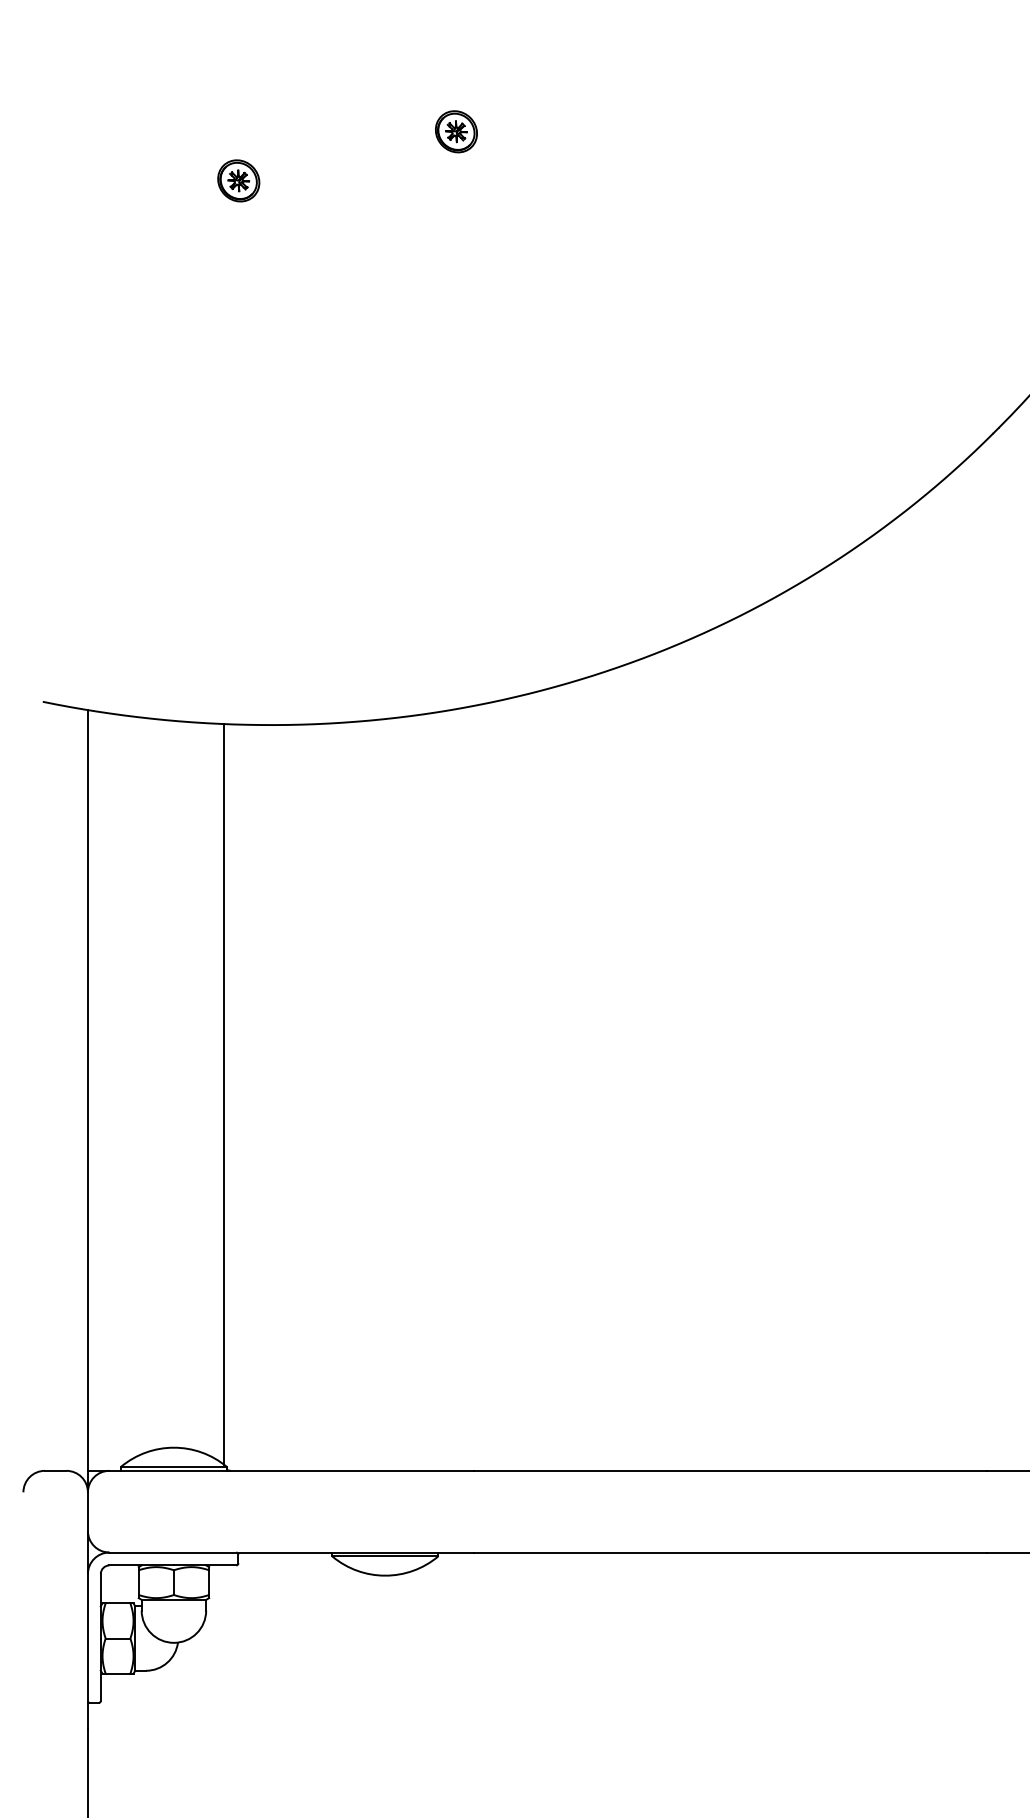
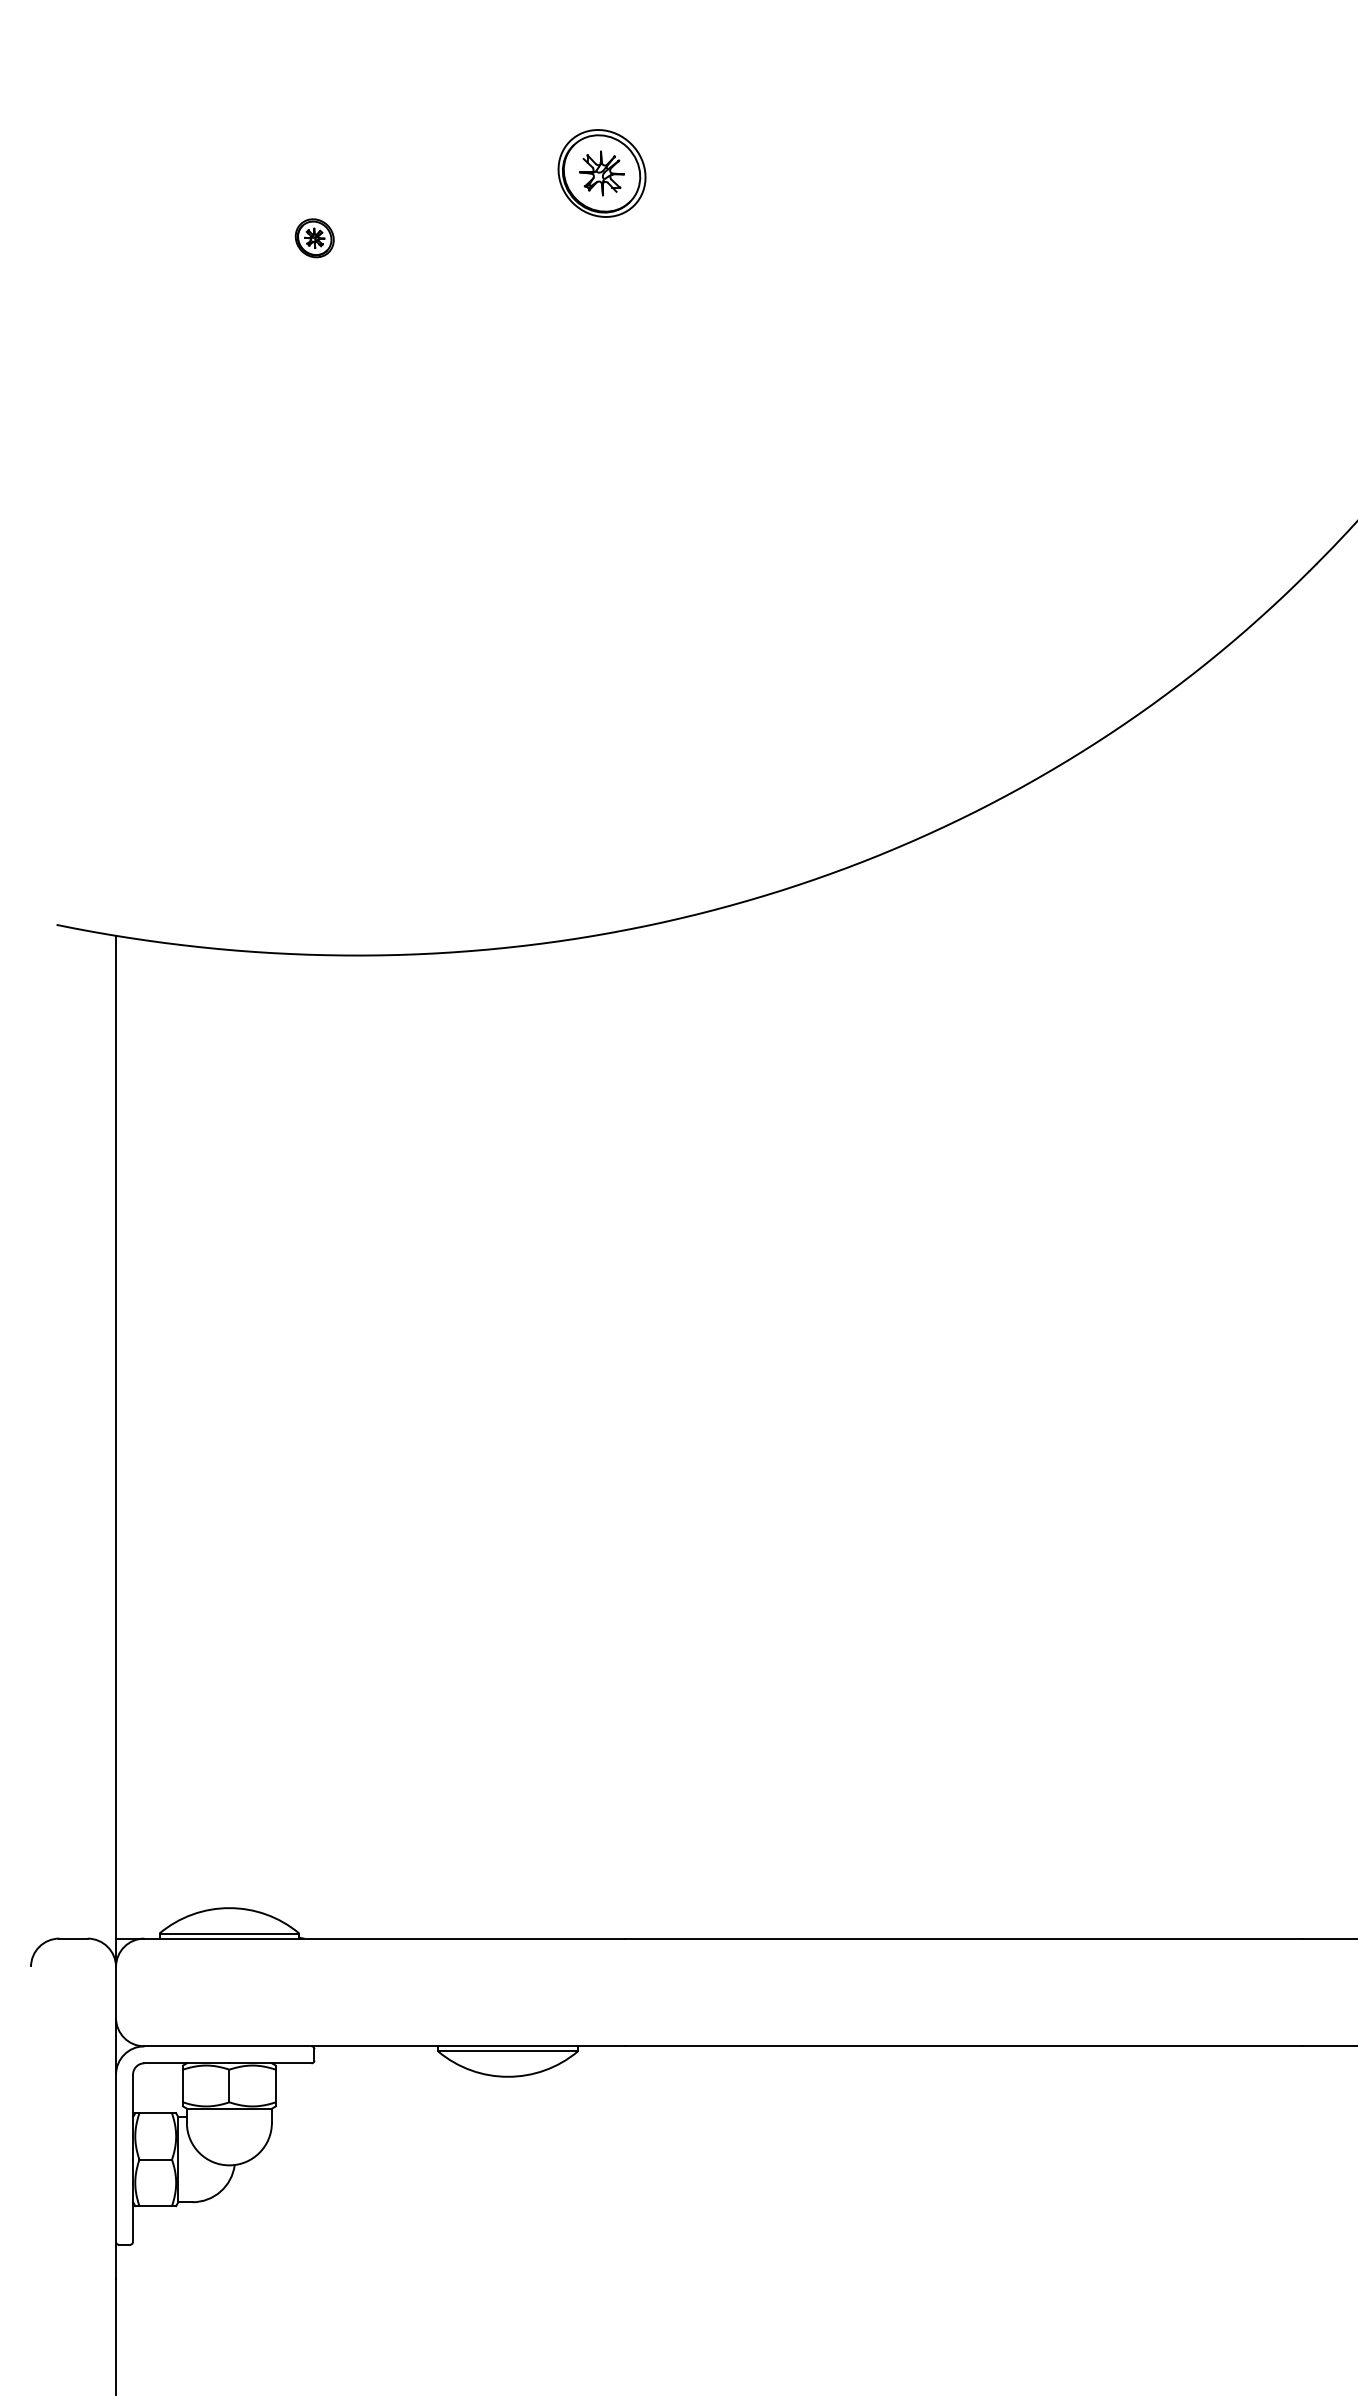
part: (456, 131) -> (601, 173), size x1.6
part: (238, 181) -> (314, 238), size x0.7
line: (224, 1094) -> (295, 1442), removed

